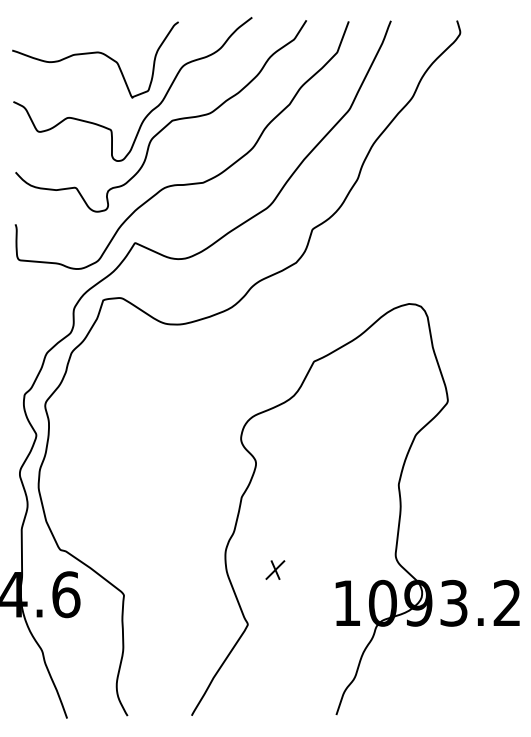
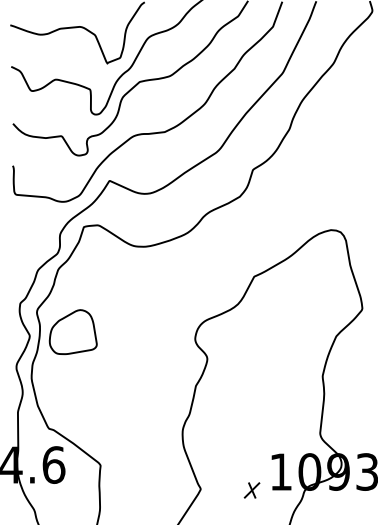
part: (90, 430) -> (73, 332), added
part: (275, 569) -> (252, 489), moved

